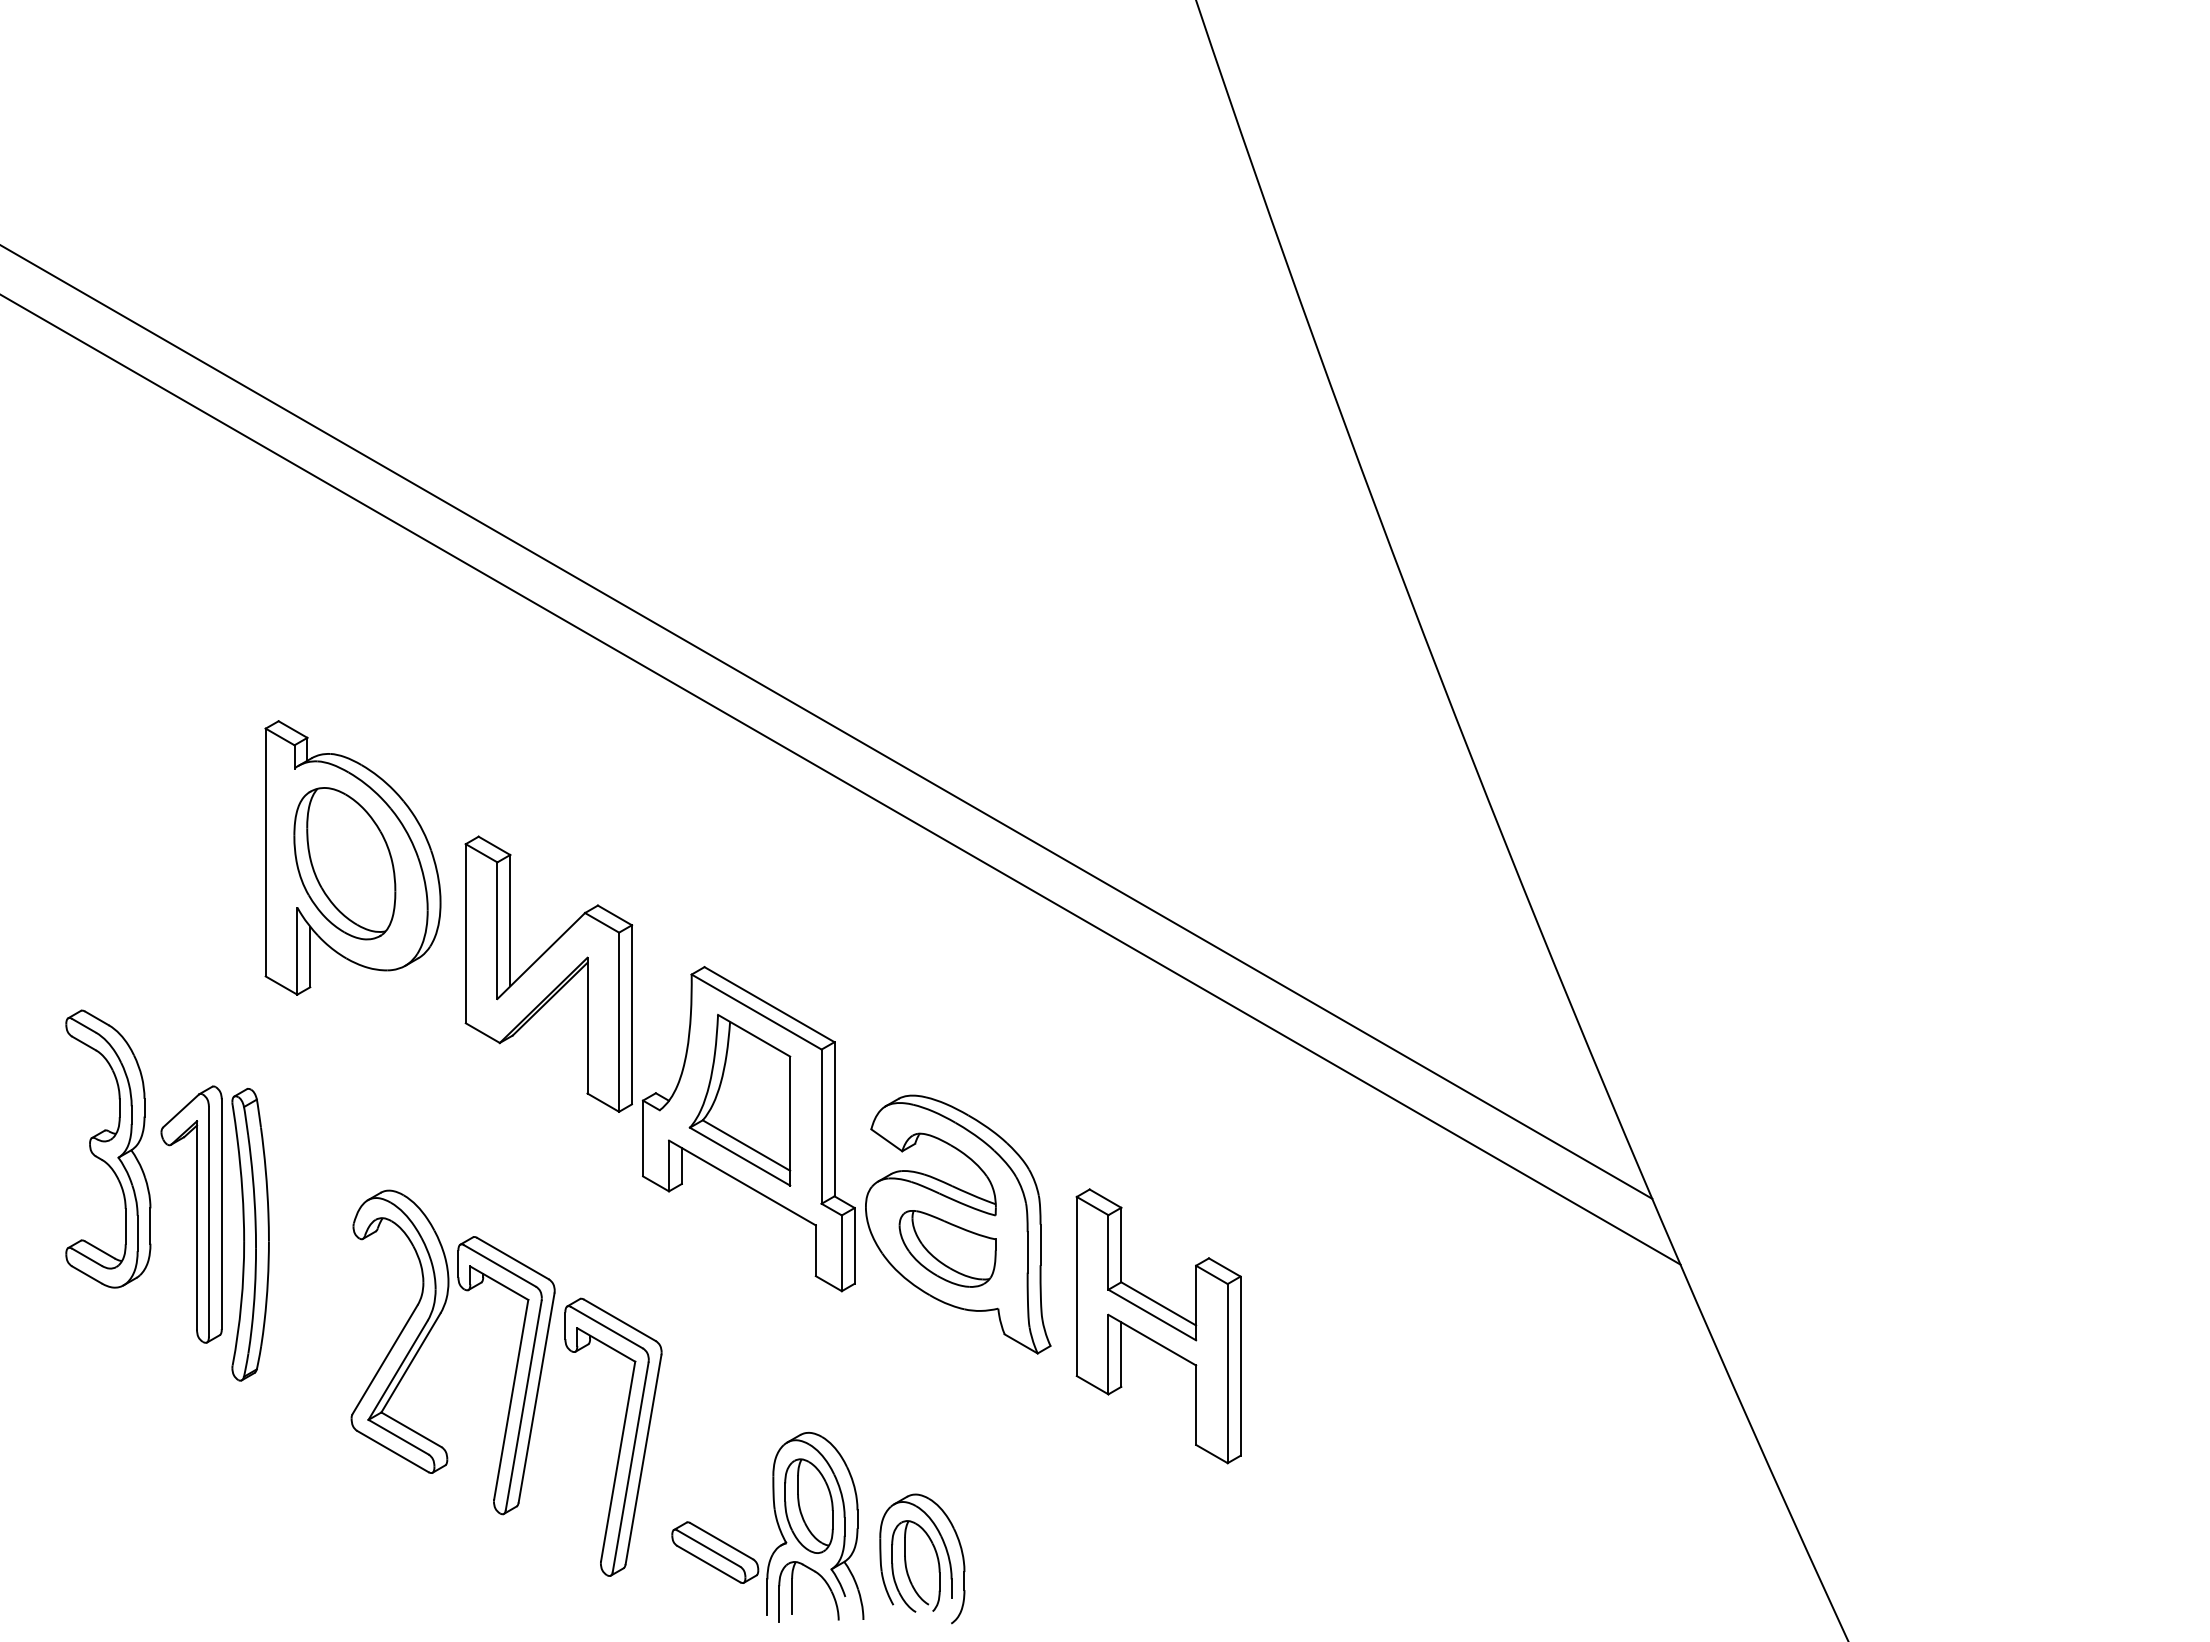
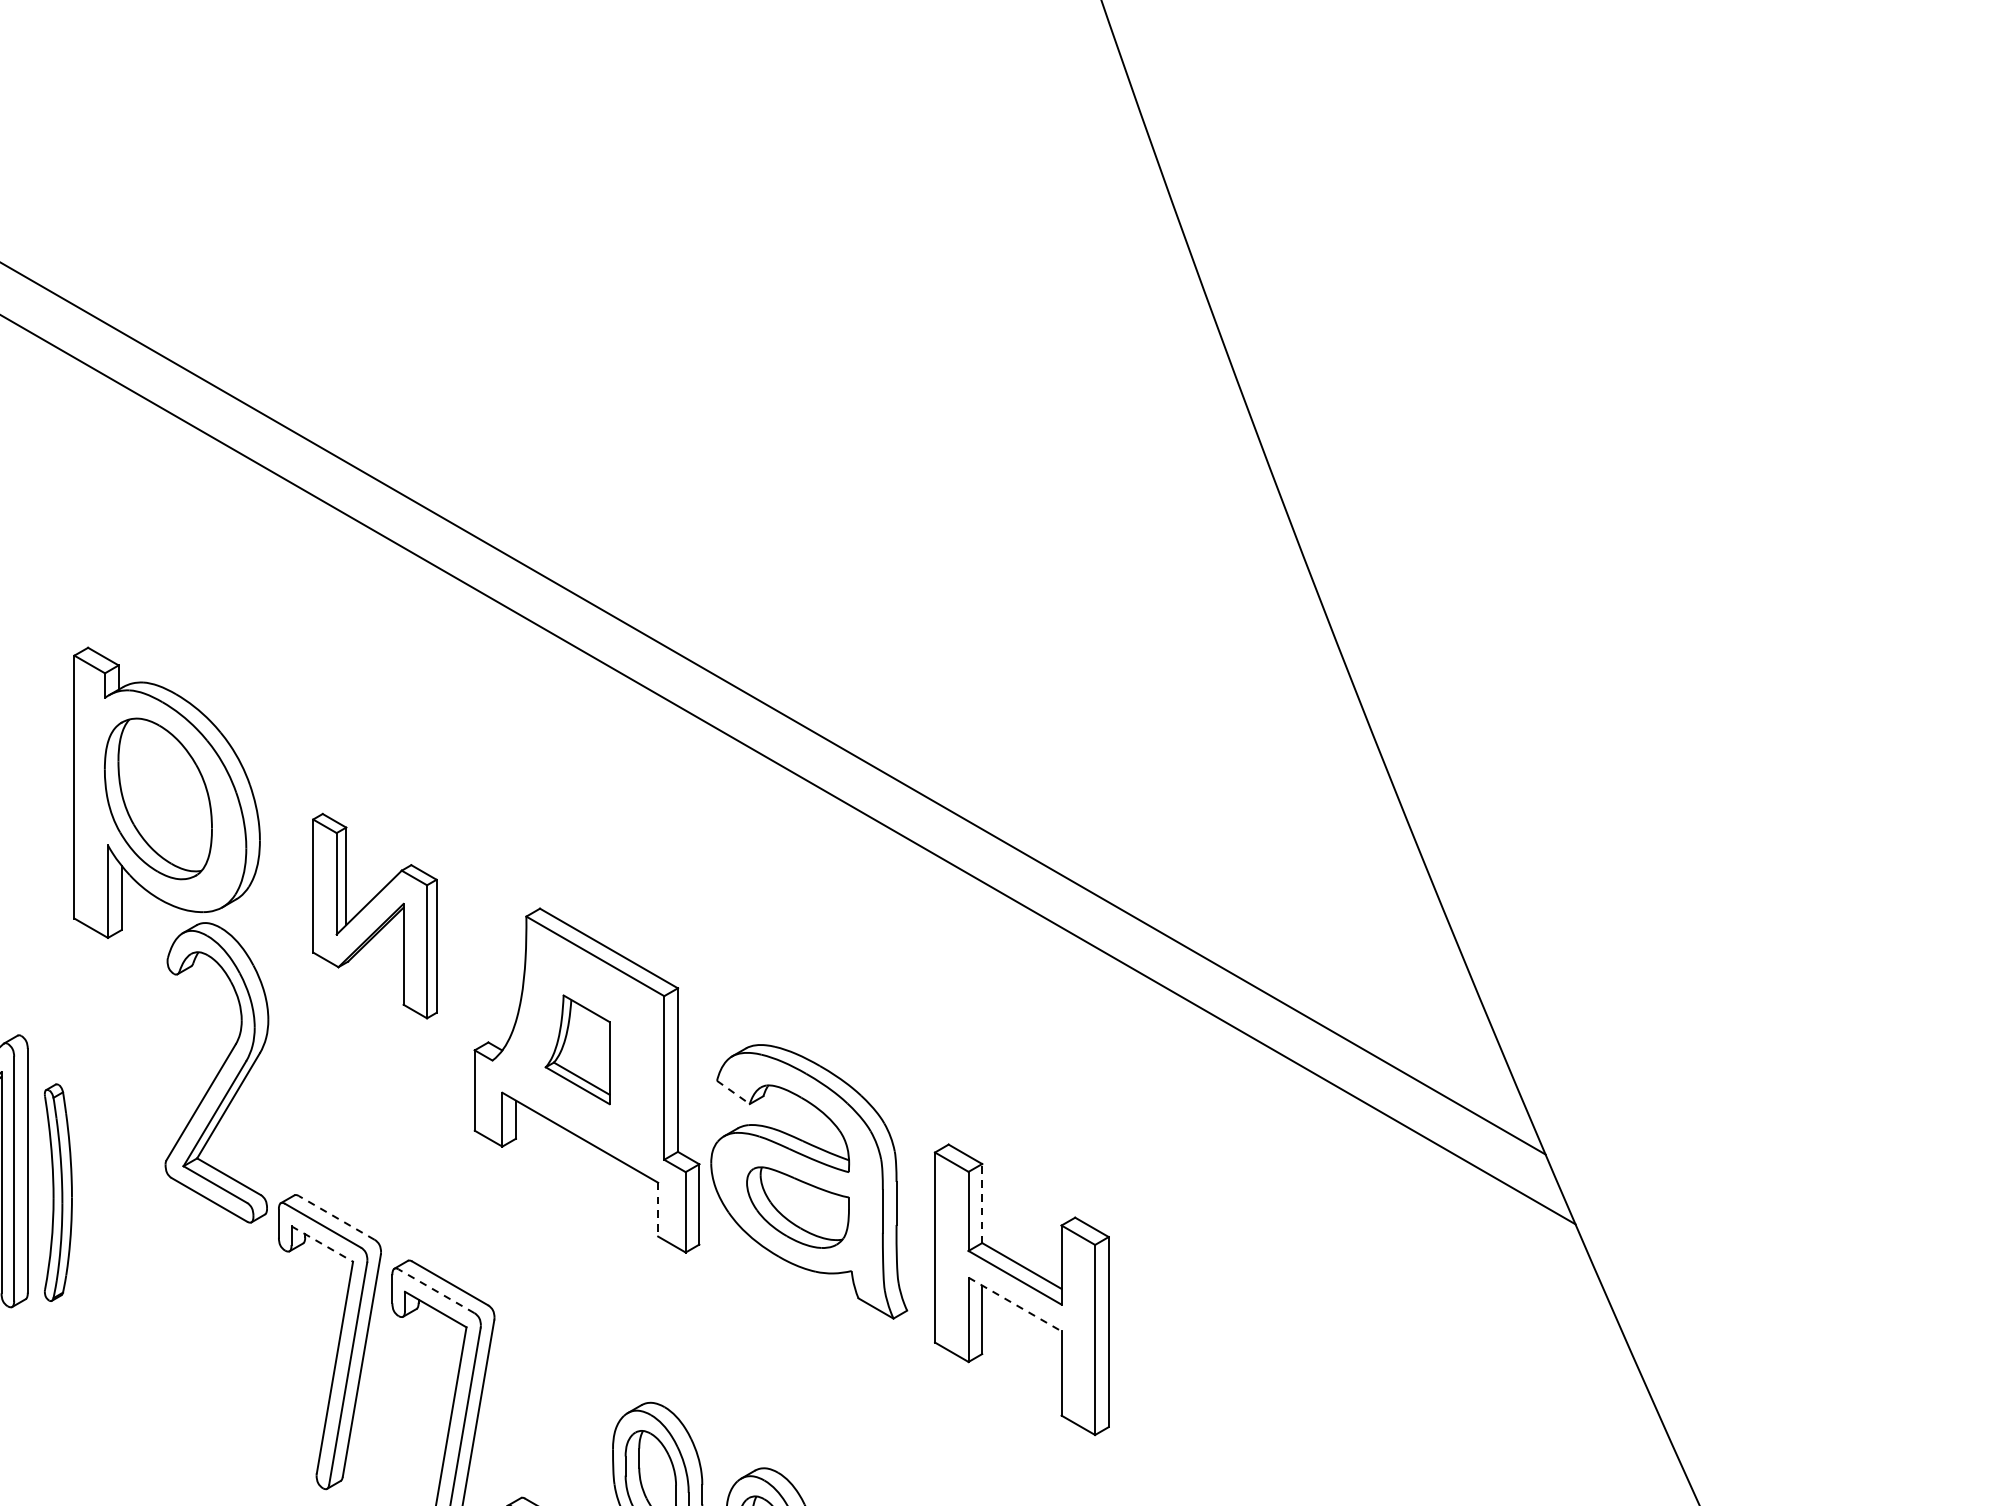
part: (548, 973) -> (374, 915), size x0.7
part: (739, 1099) -> (577, 1049), size x0.6
line: (886, 1140) -> (733, 1092), solid -> dashed
part: (250, 1234) -> (58, 1192), size x0.7
line: (1121, 1244) -> (982, 1202), solid -> dashed
line: (815, 1251) -> (657, 1210), solid -> dashed
line: (512, 1258) -> (336, 1217), solid -> dashed
line: (499, 1283) -> (322, 1244), solid -> dashed
line: (606, 1327) -> (436, 1291), solid -> dashed
part: (399, 1331) -> (216, 1072), moved
line: (1152, 1340) -> (1015, 1304), solid -> dashed

